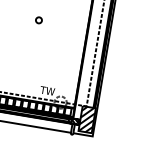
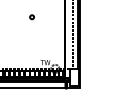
hatch: (87, 118) -> (74, 76), removed

